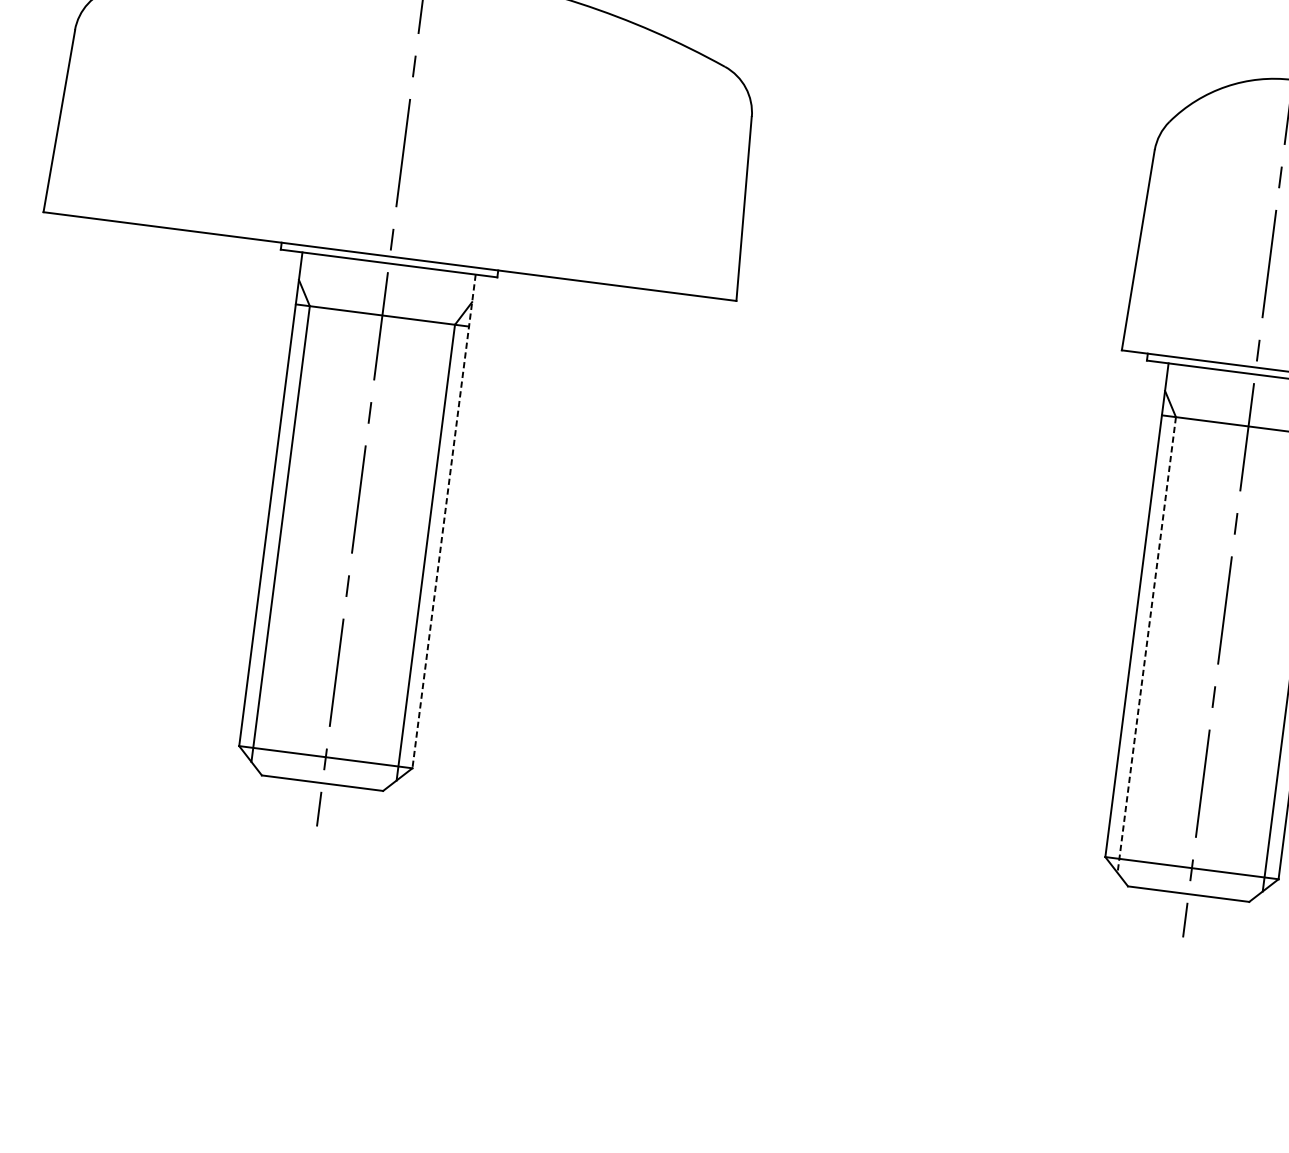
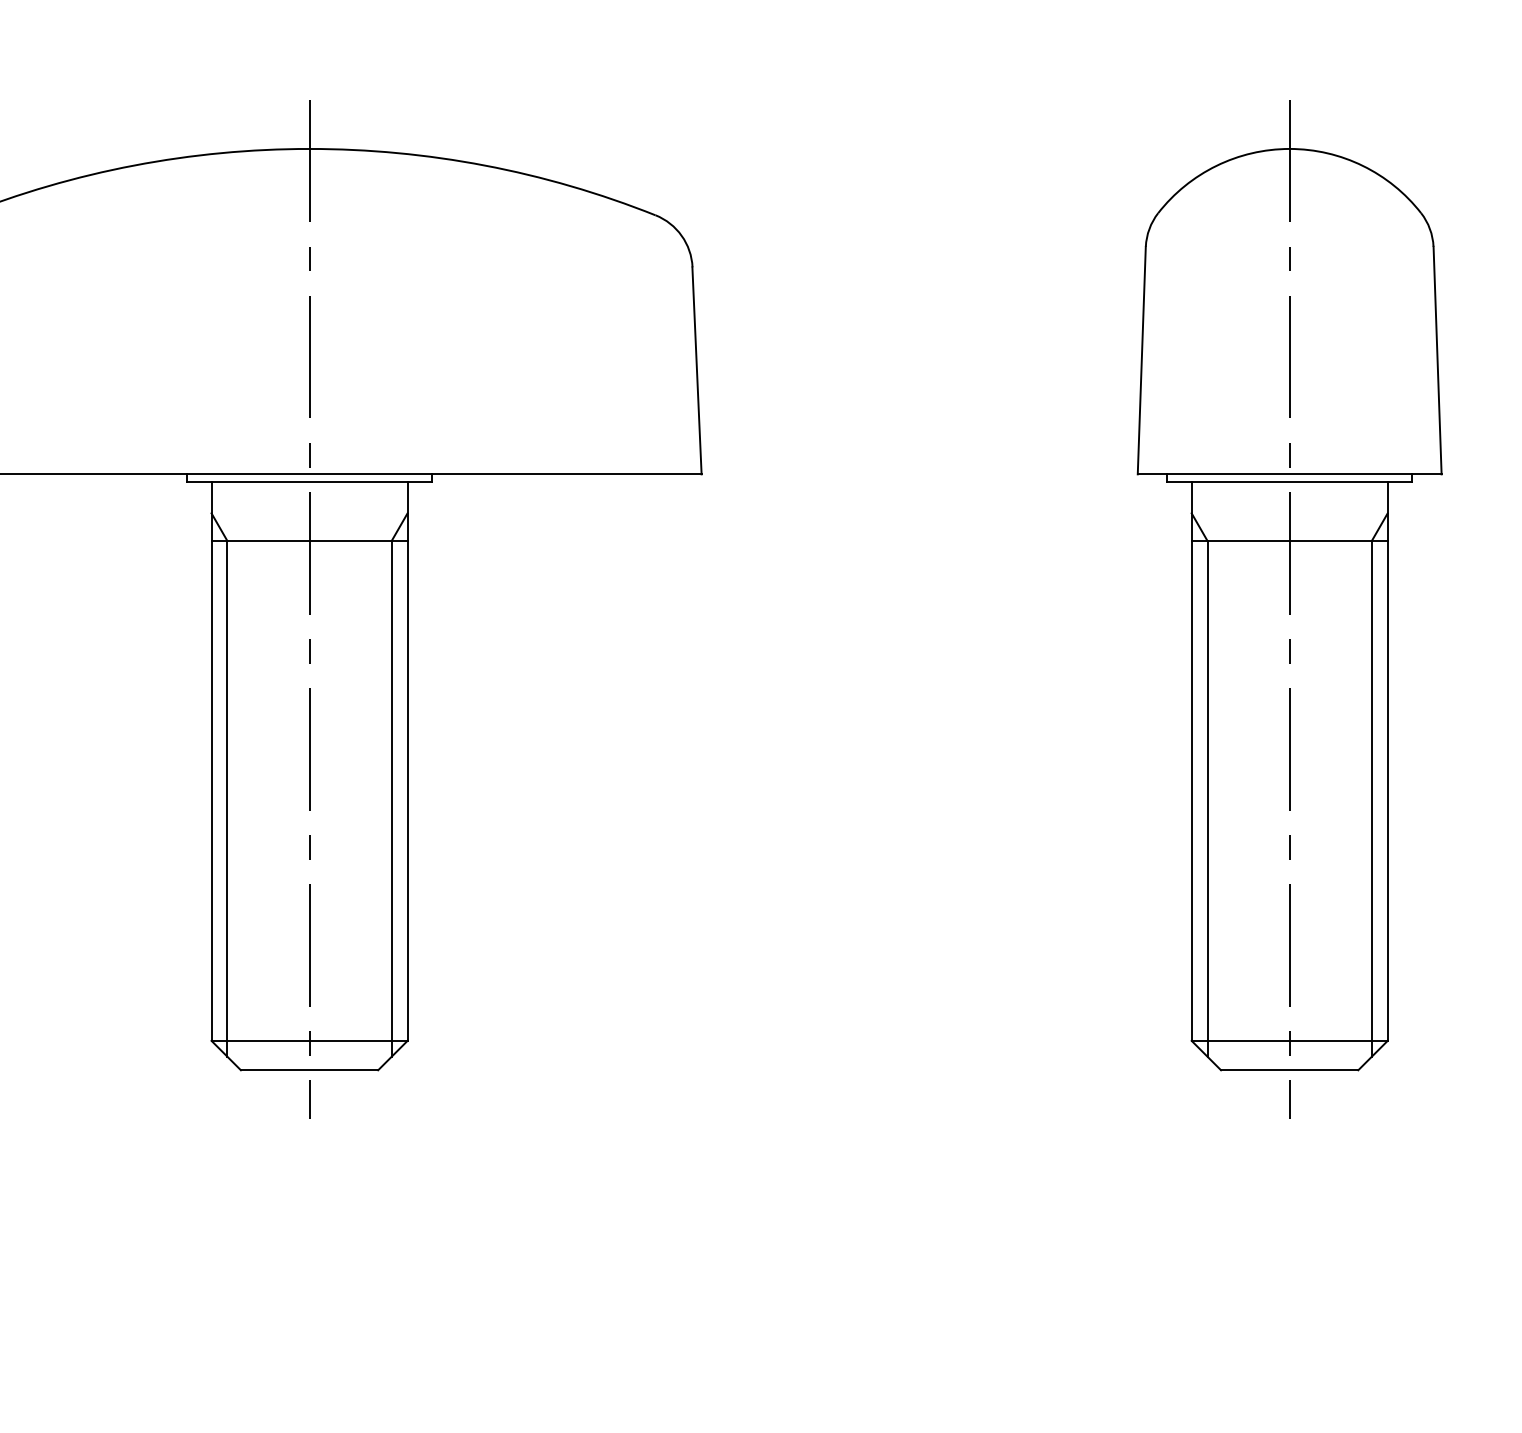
line: (443, 522) -> (407, 762), dashed -> solid
line: (1146, 644) -> (1207, 798), dashed -> solid

